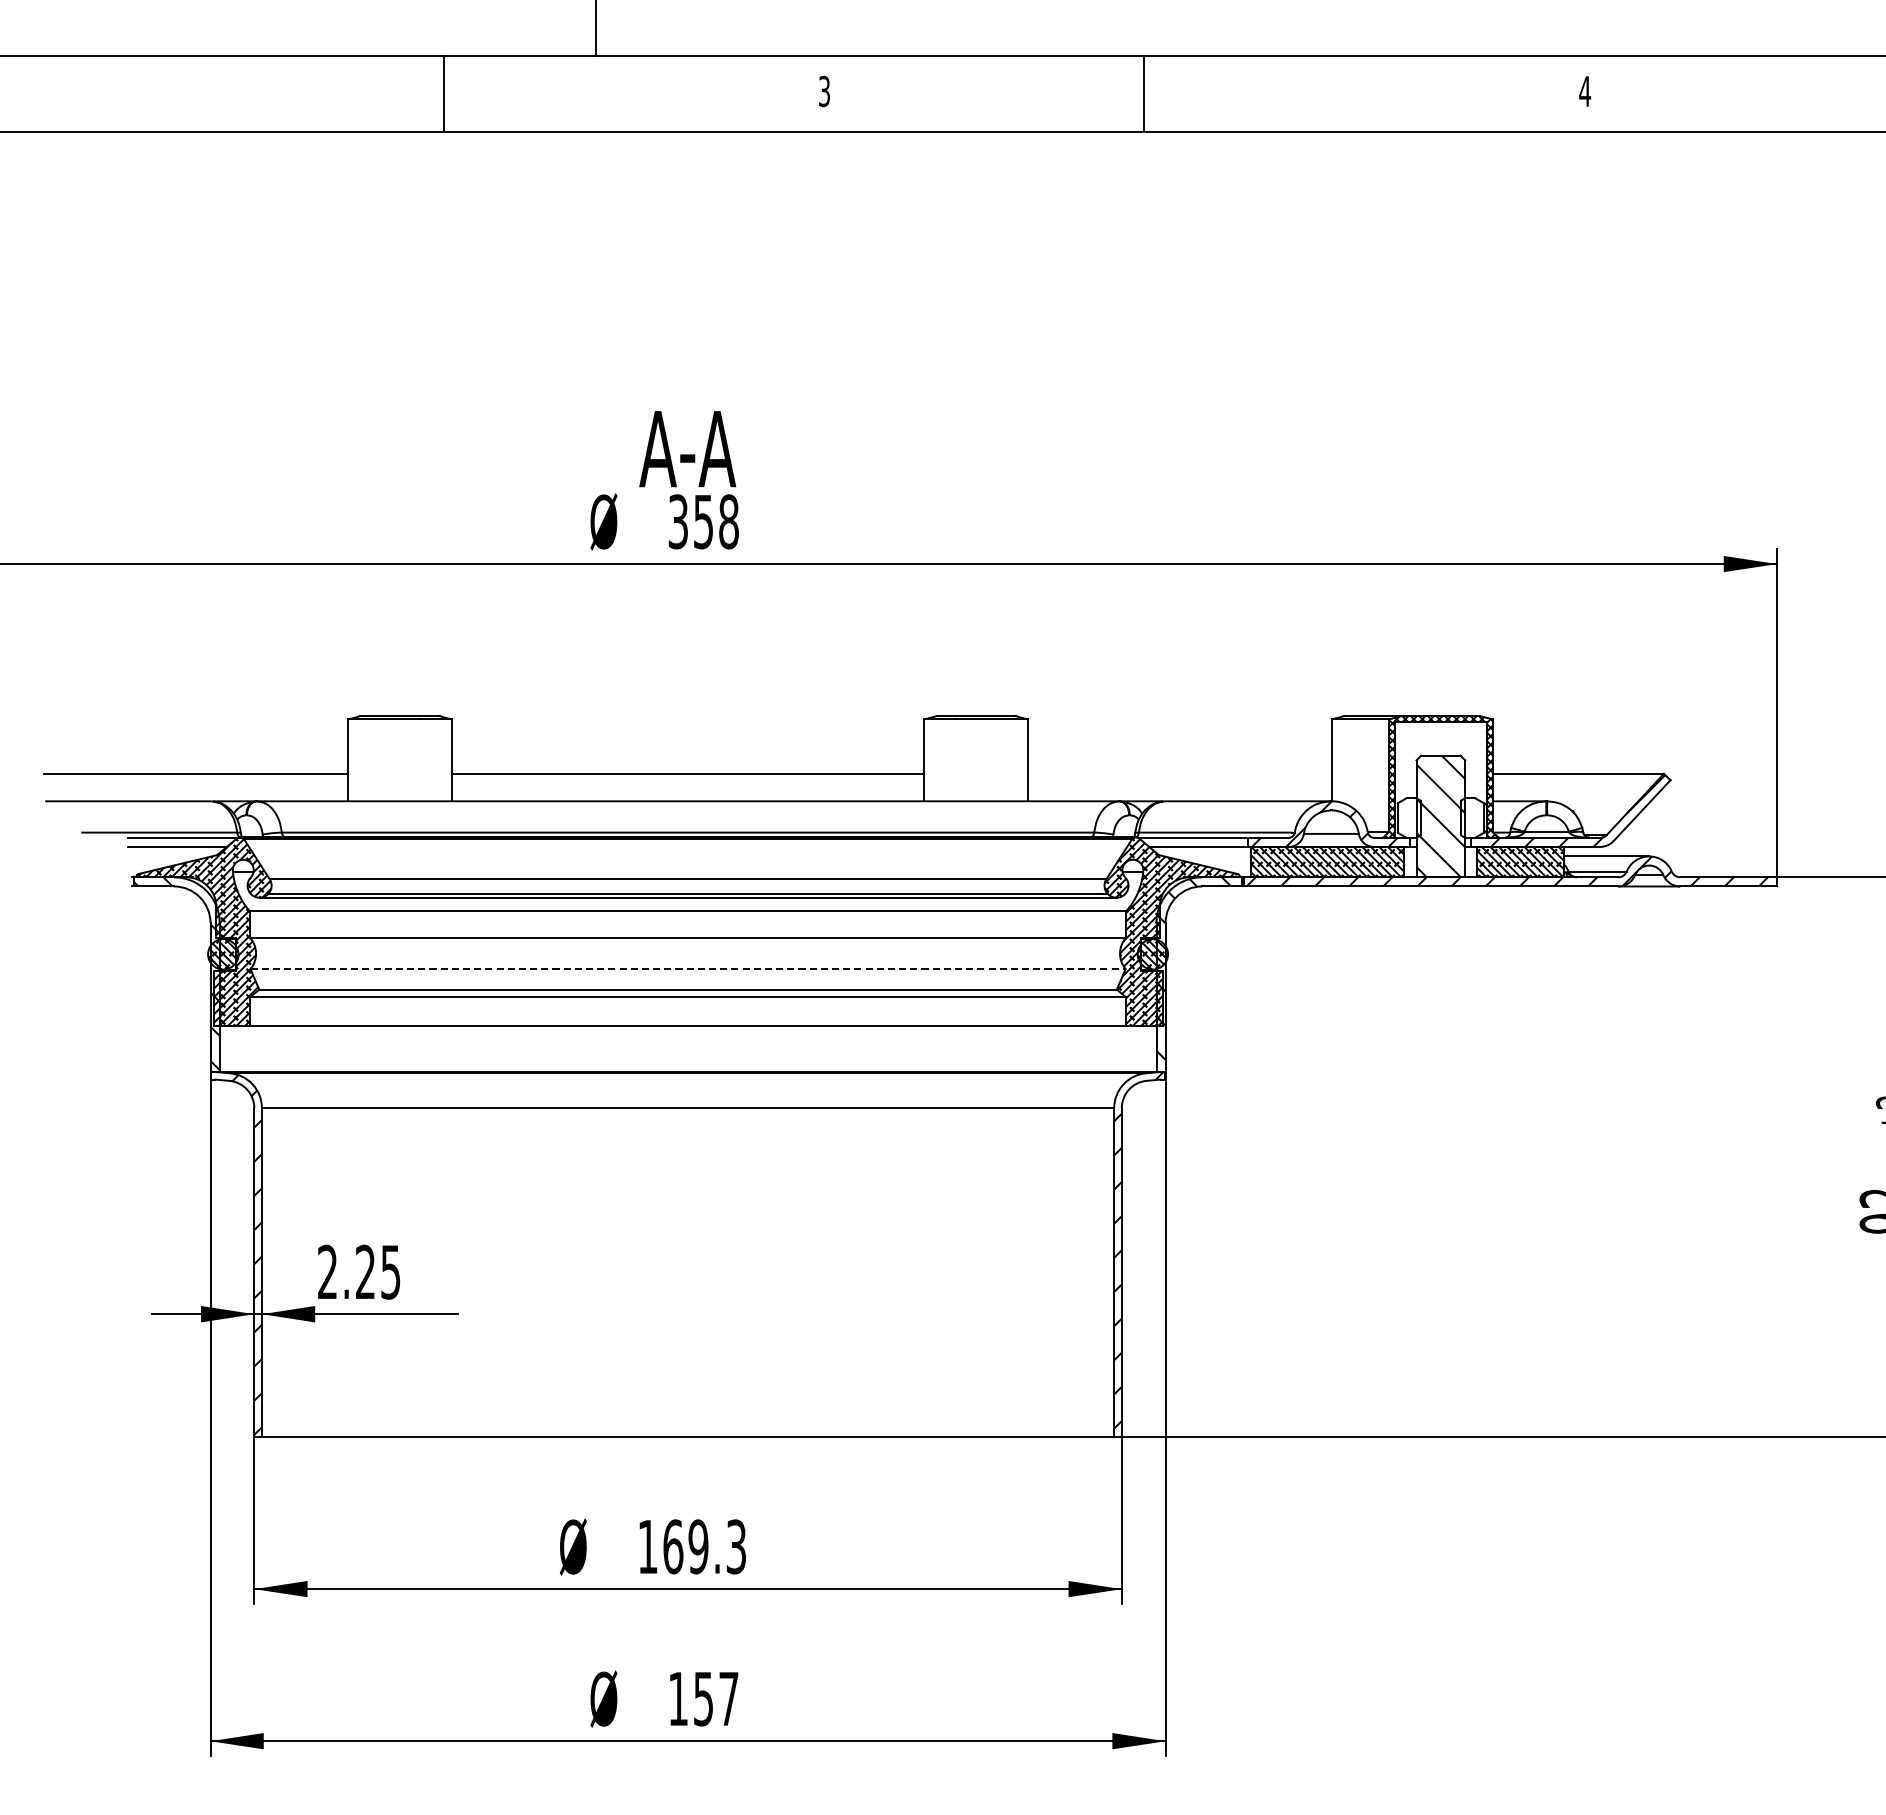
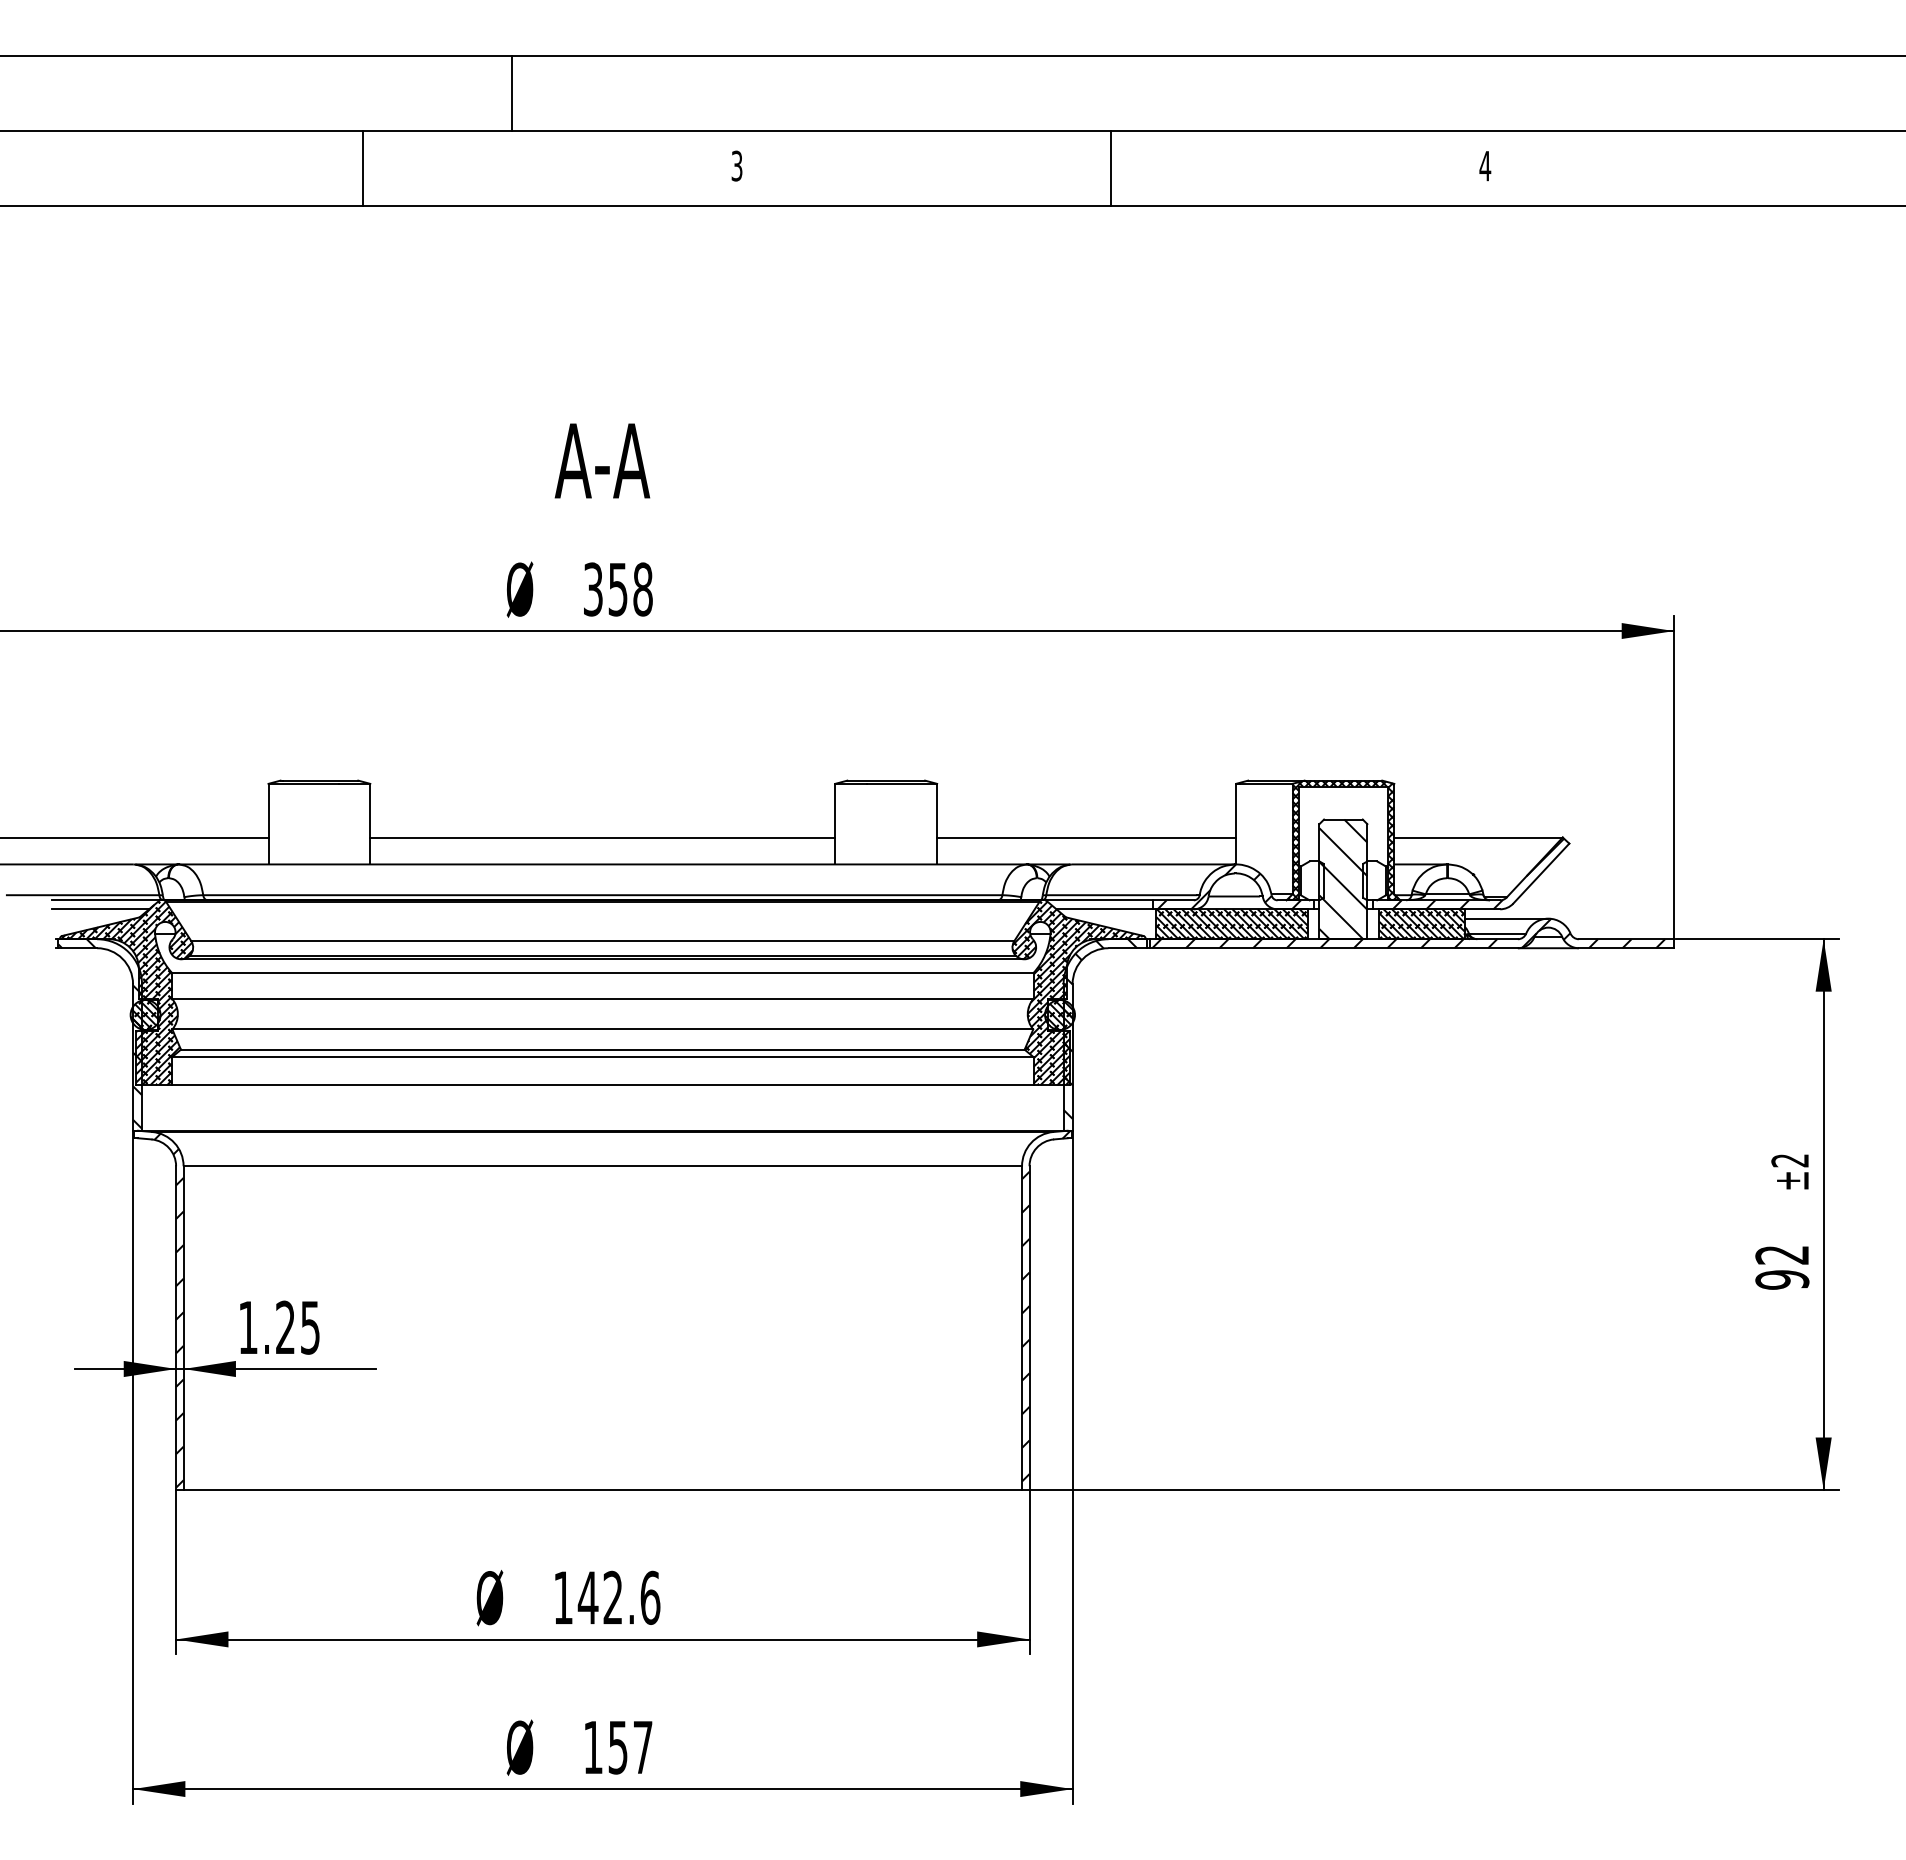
line: (1143, 92) -> (1110, 167), moved
text: (687, 448) -> (602, 460), moved
line: (1179, 773) -> (1086, 837), added
line: (688, 969) -> (603, 1029), dashed -> solid
text: (326, 1271) -> (247, 1326), 2.25 -> 1.25
text: (704, 1546) -> (618, 1597), 169.3 -> 142.6

